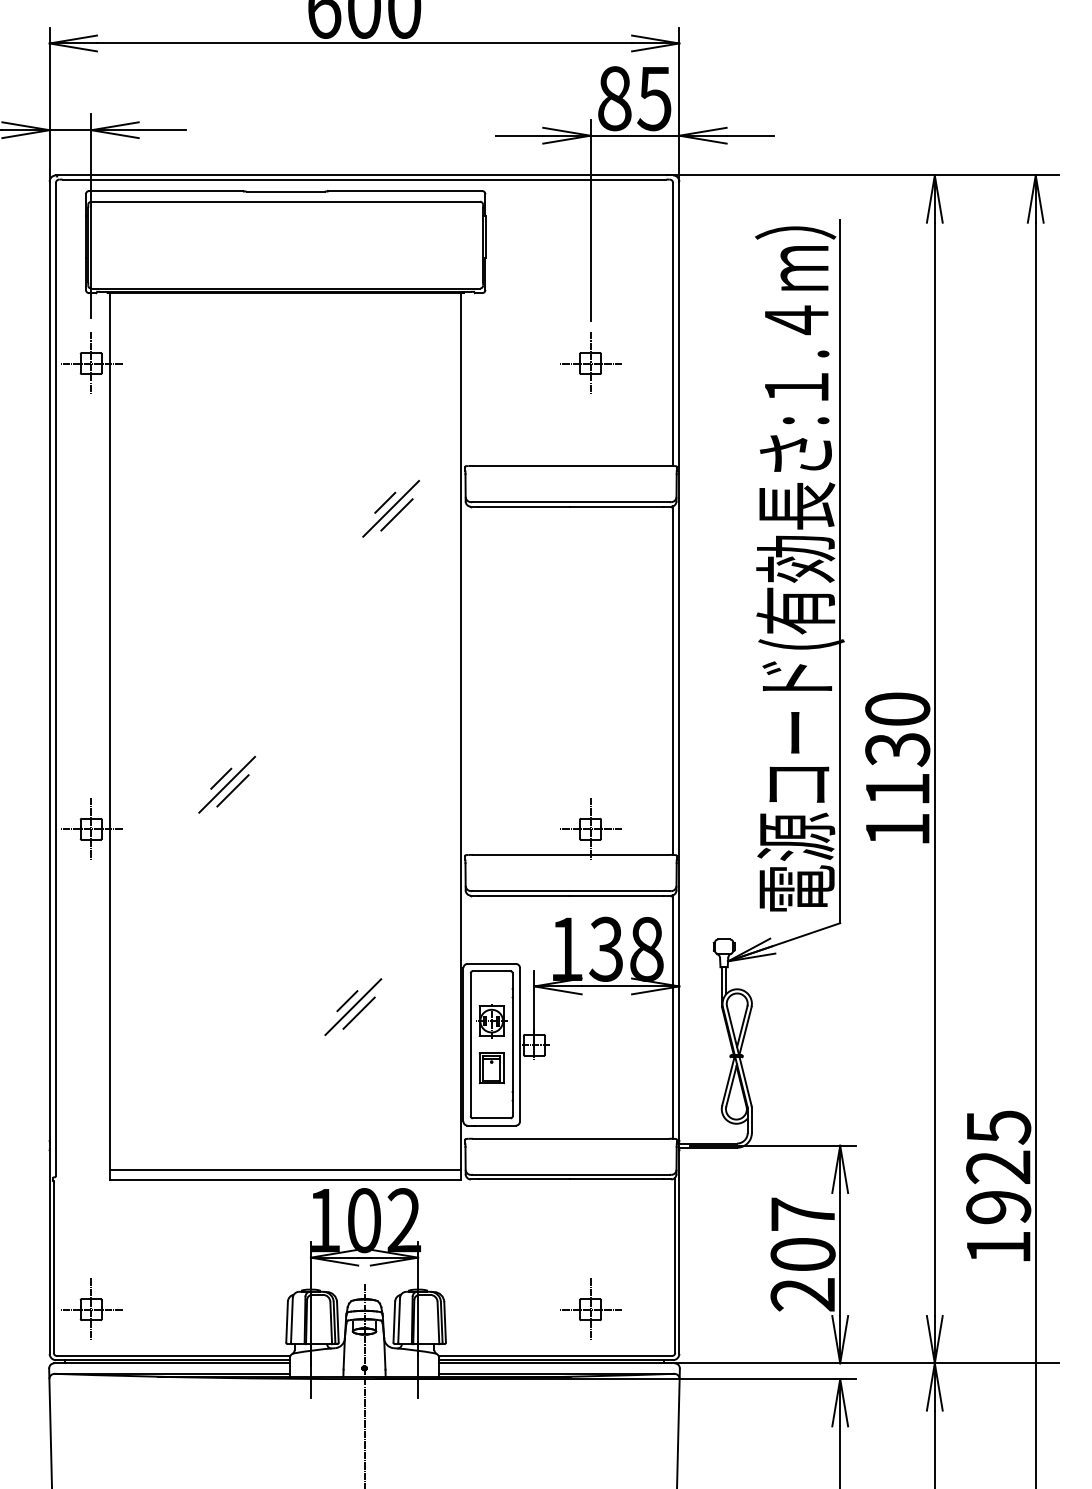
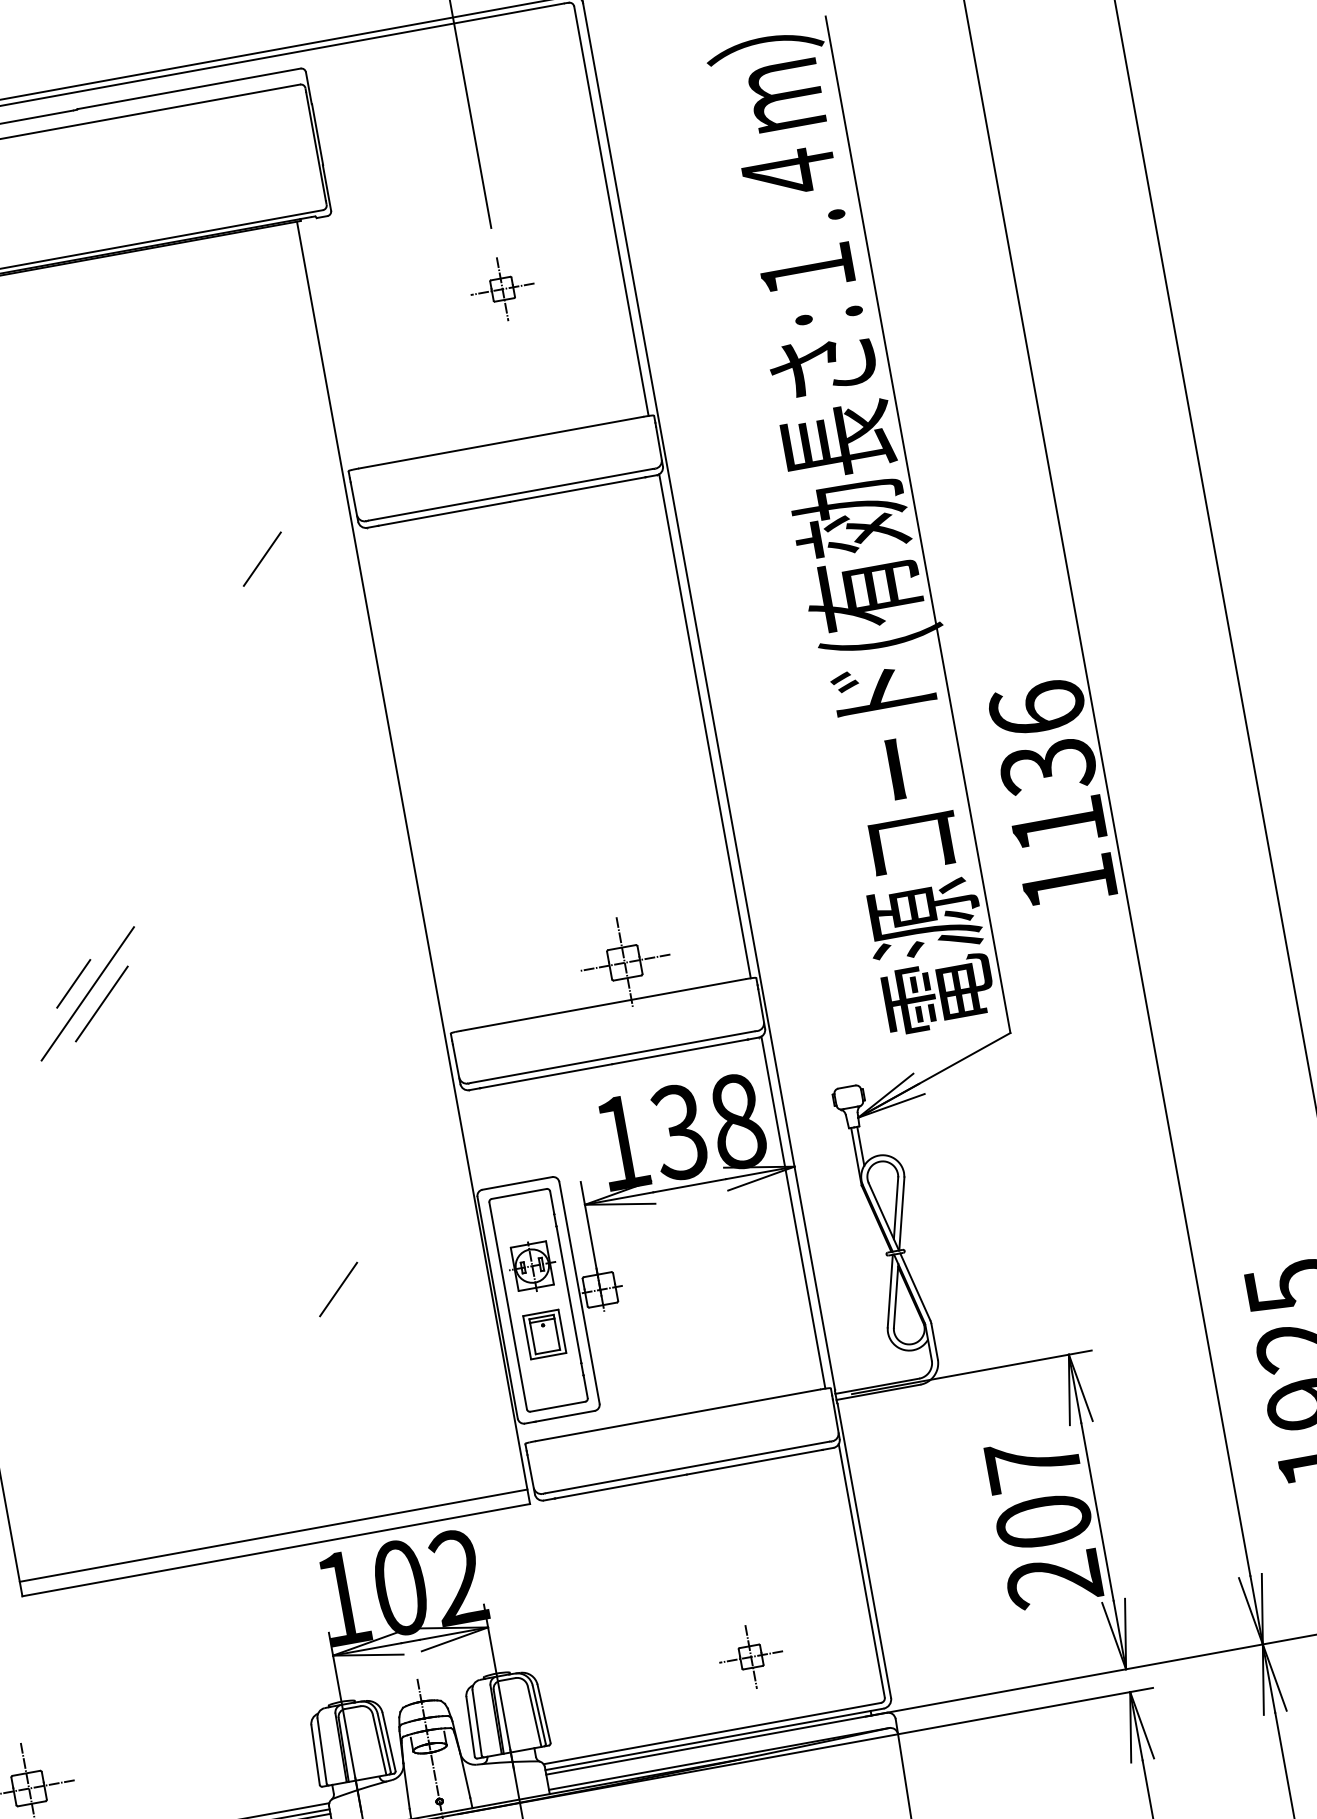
part: (590, 362) -> (502, 287), size x0.7
line: (385, 502) -> (242, 544), removed
line: (391, 508) -> (252, 551), removed
text: (897, 708) -> (1036, 707), 1130 -> 1136
part: (226, 784) -> (86, 993), size x1.4
line: (347, 1001) -> (318, 1275), removed
line: (353, 1007) -> (328, 1282), removed
part: (590, 1308) -> (750, 1655), size x0.7

